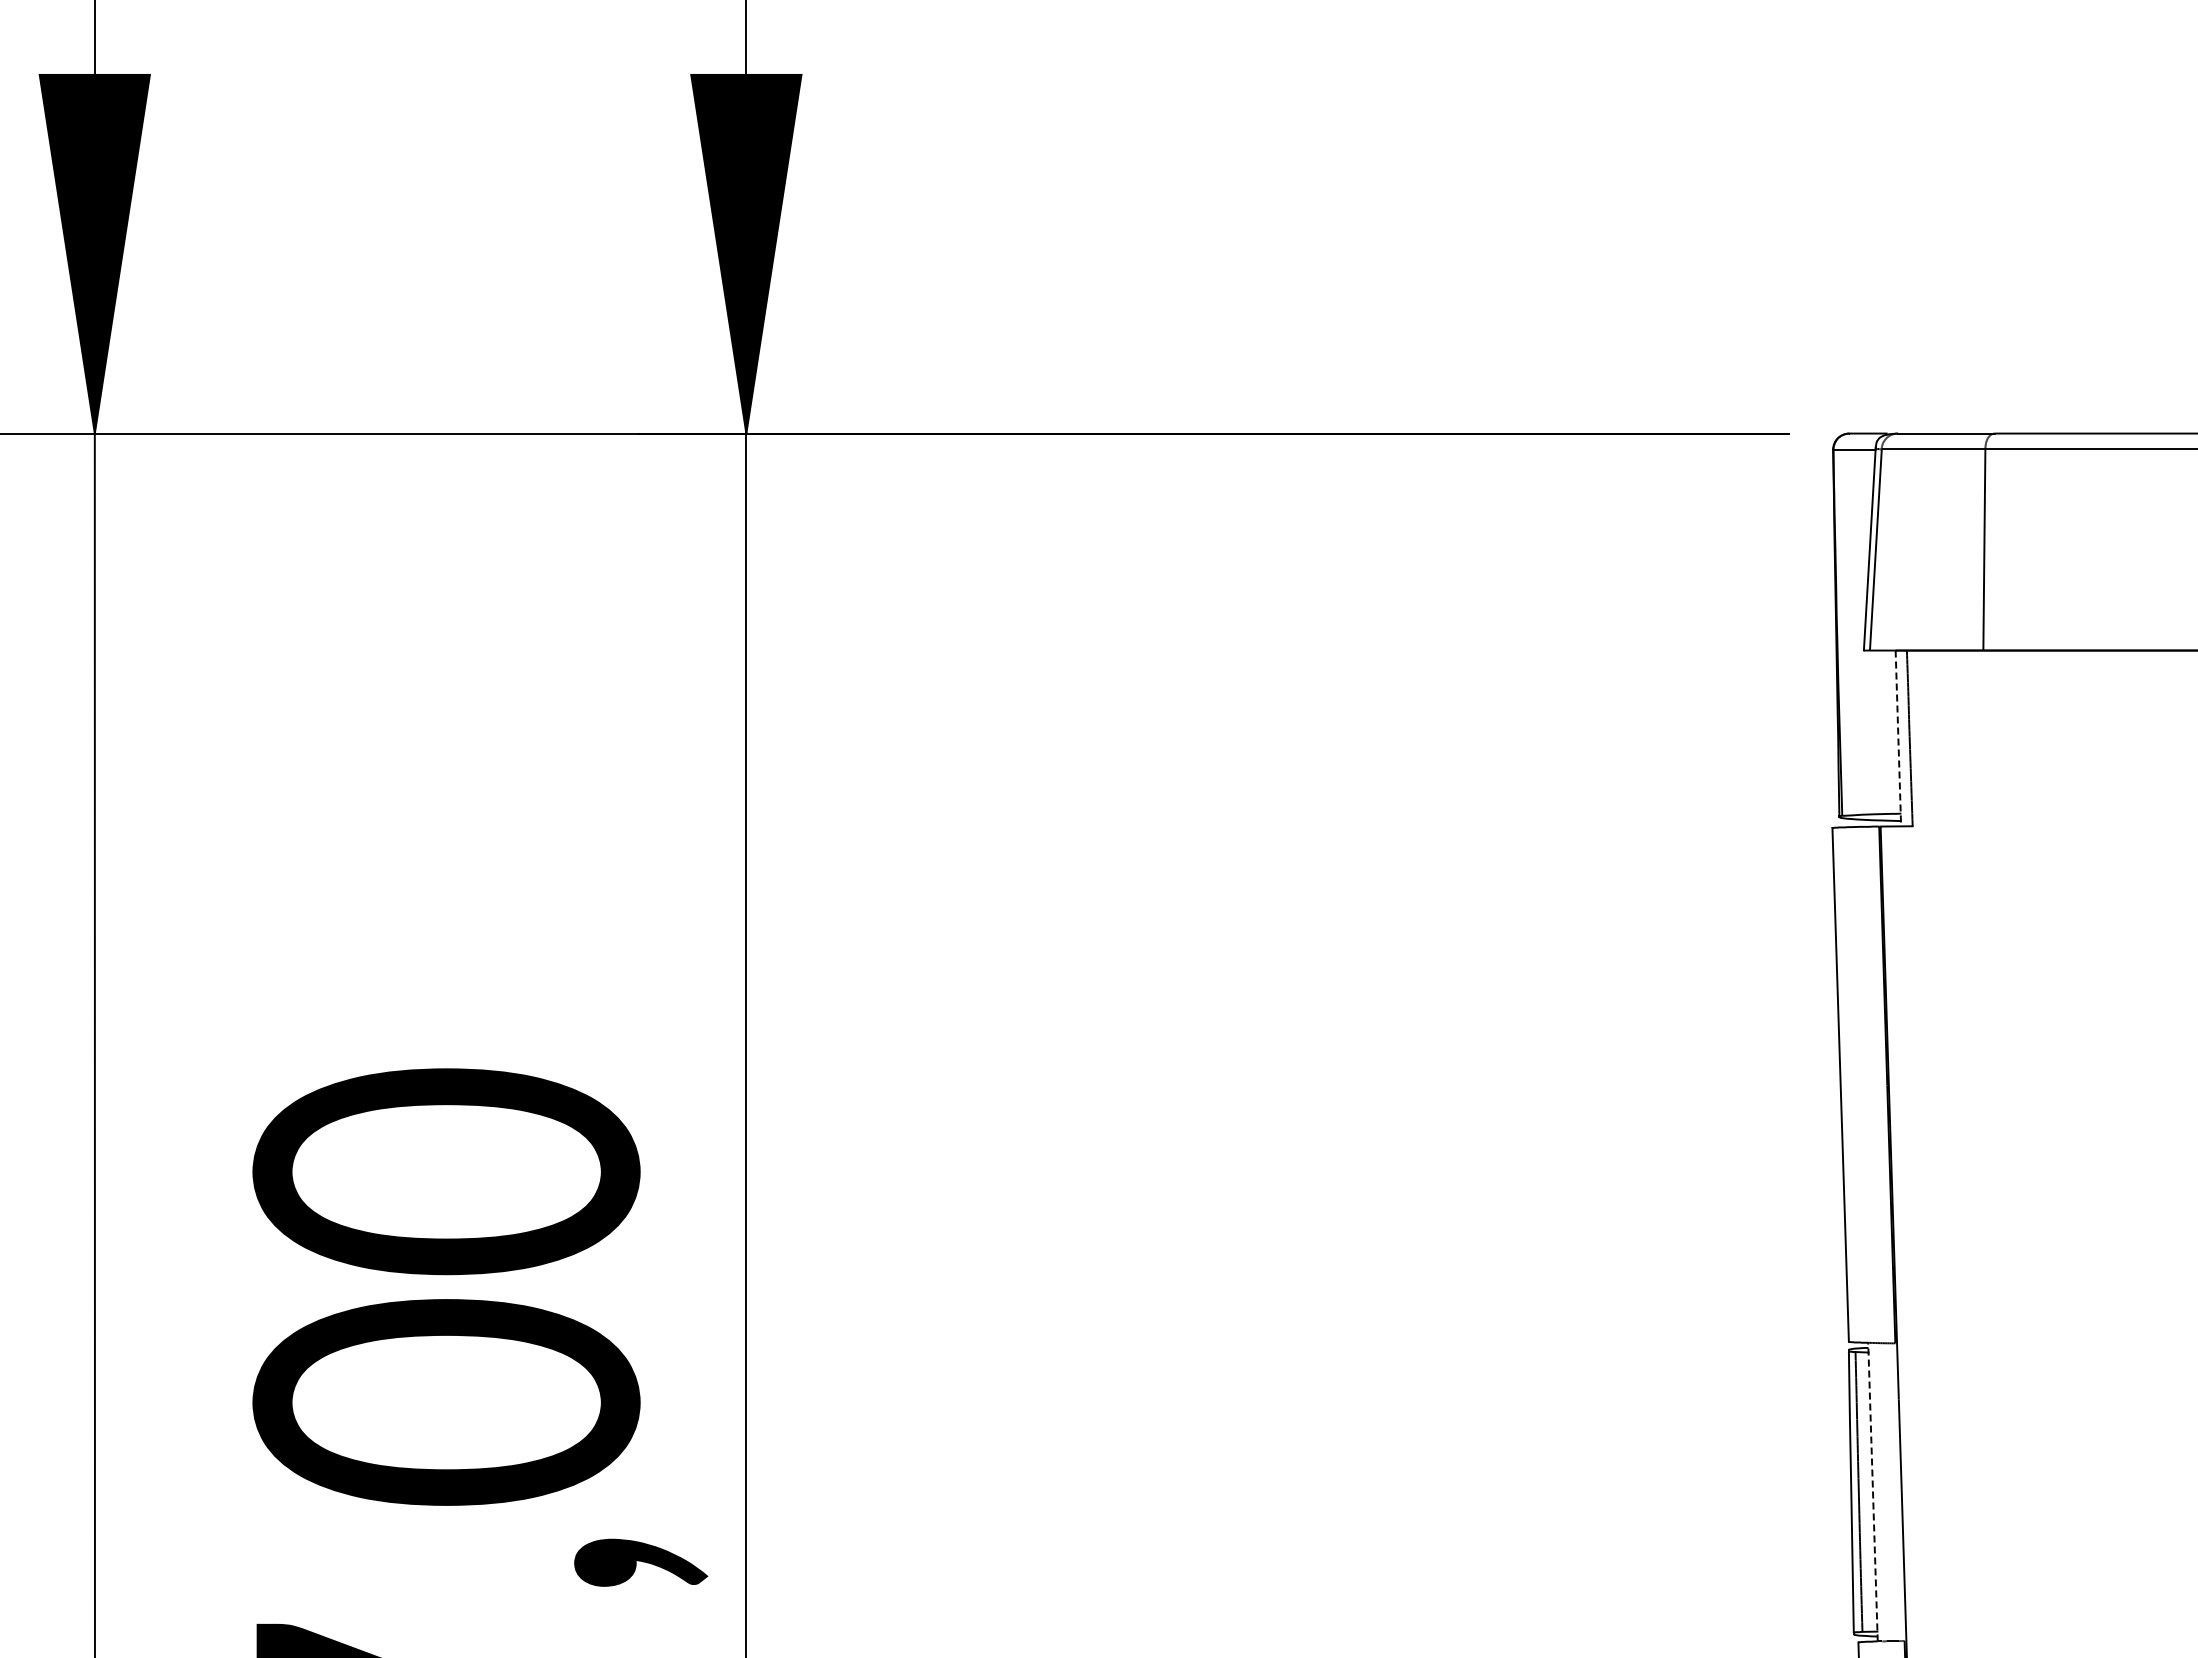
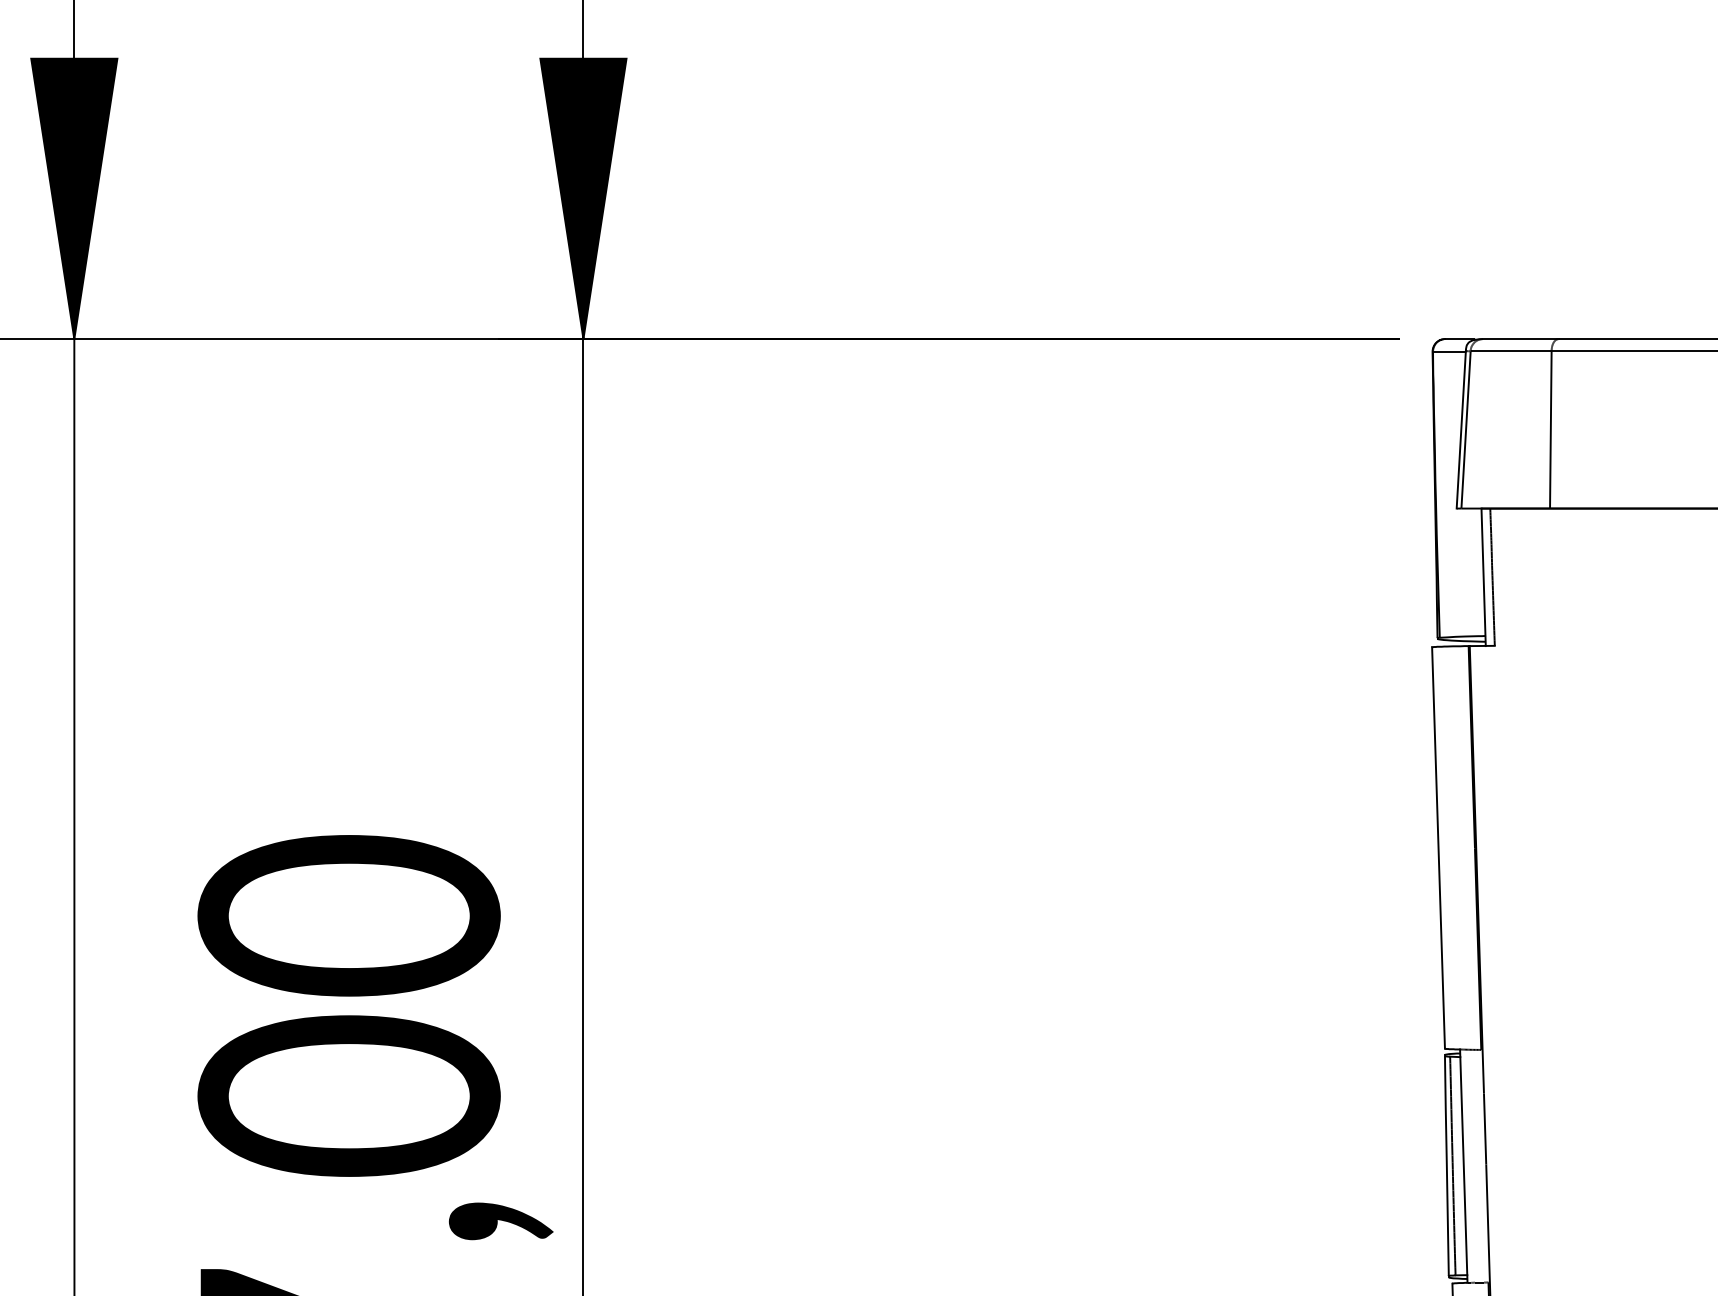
line: (1898, 739) -> (1483, 578), dashed -> solid
line: (1872, 1491) -> (1463, 1165), dashed -> solid

